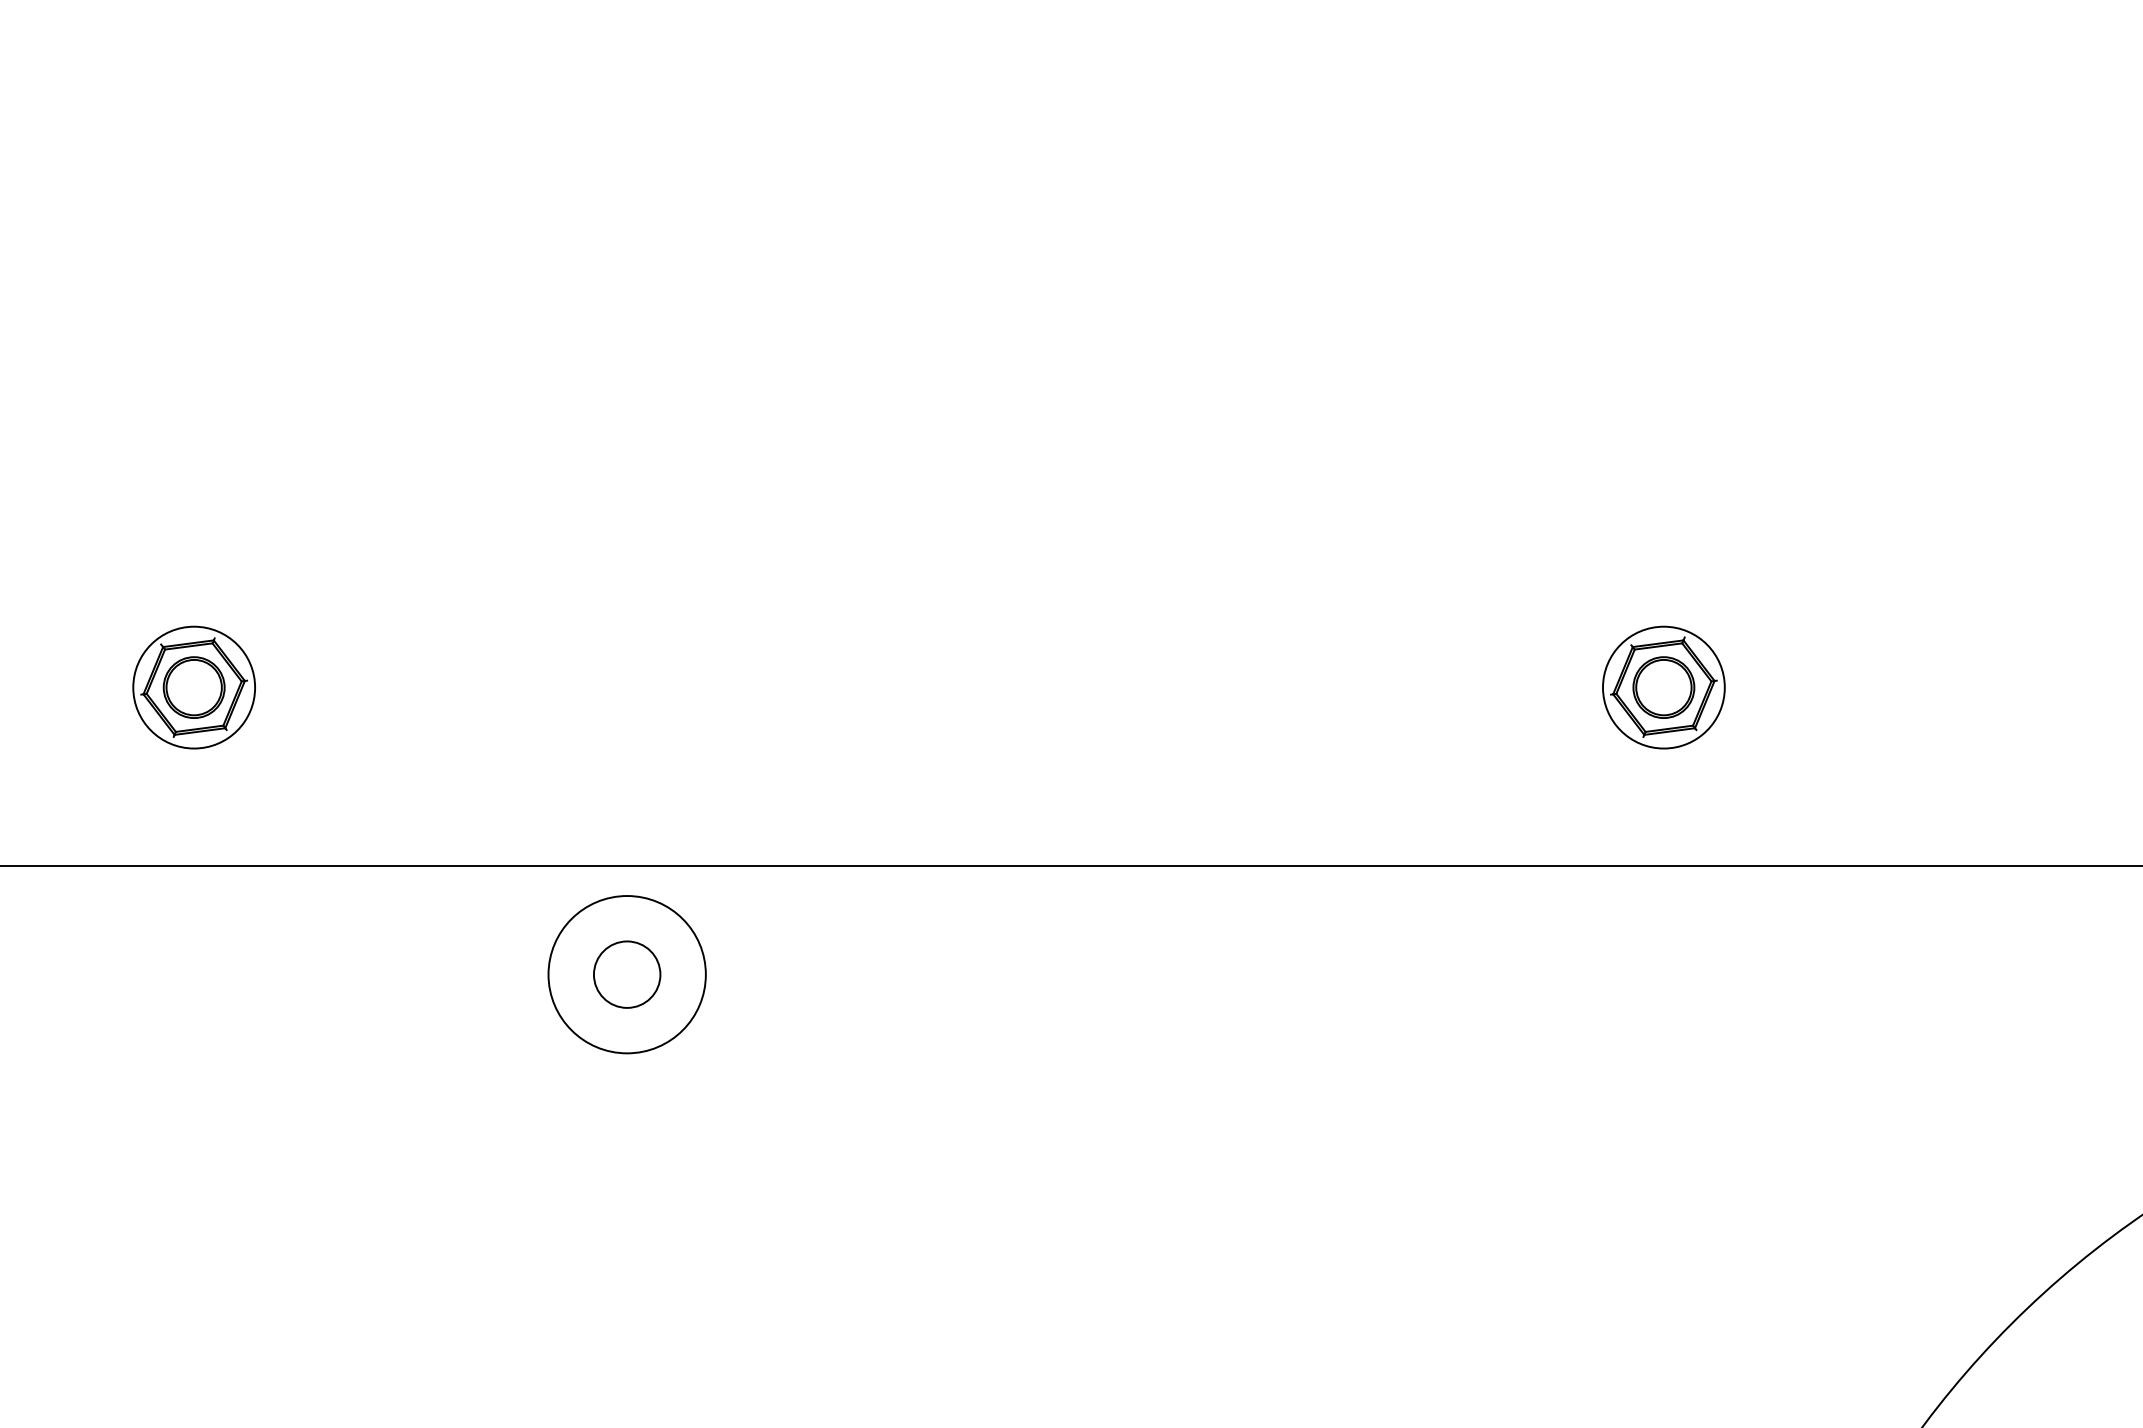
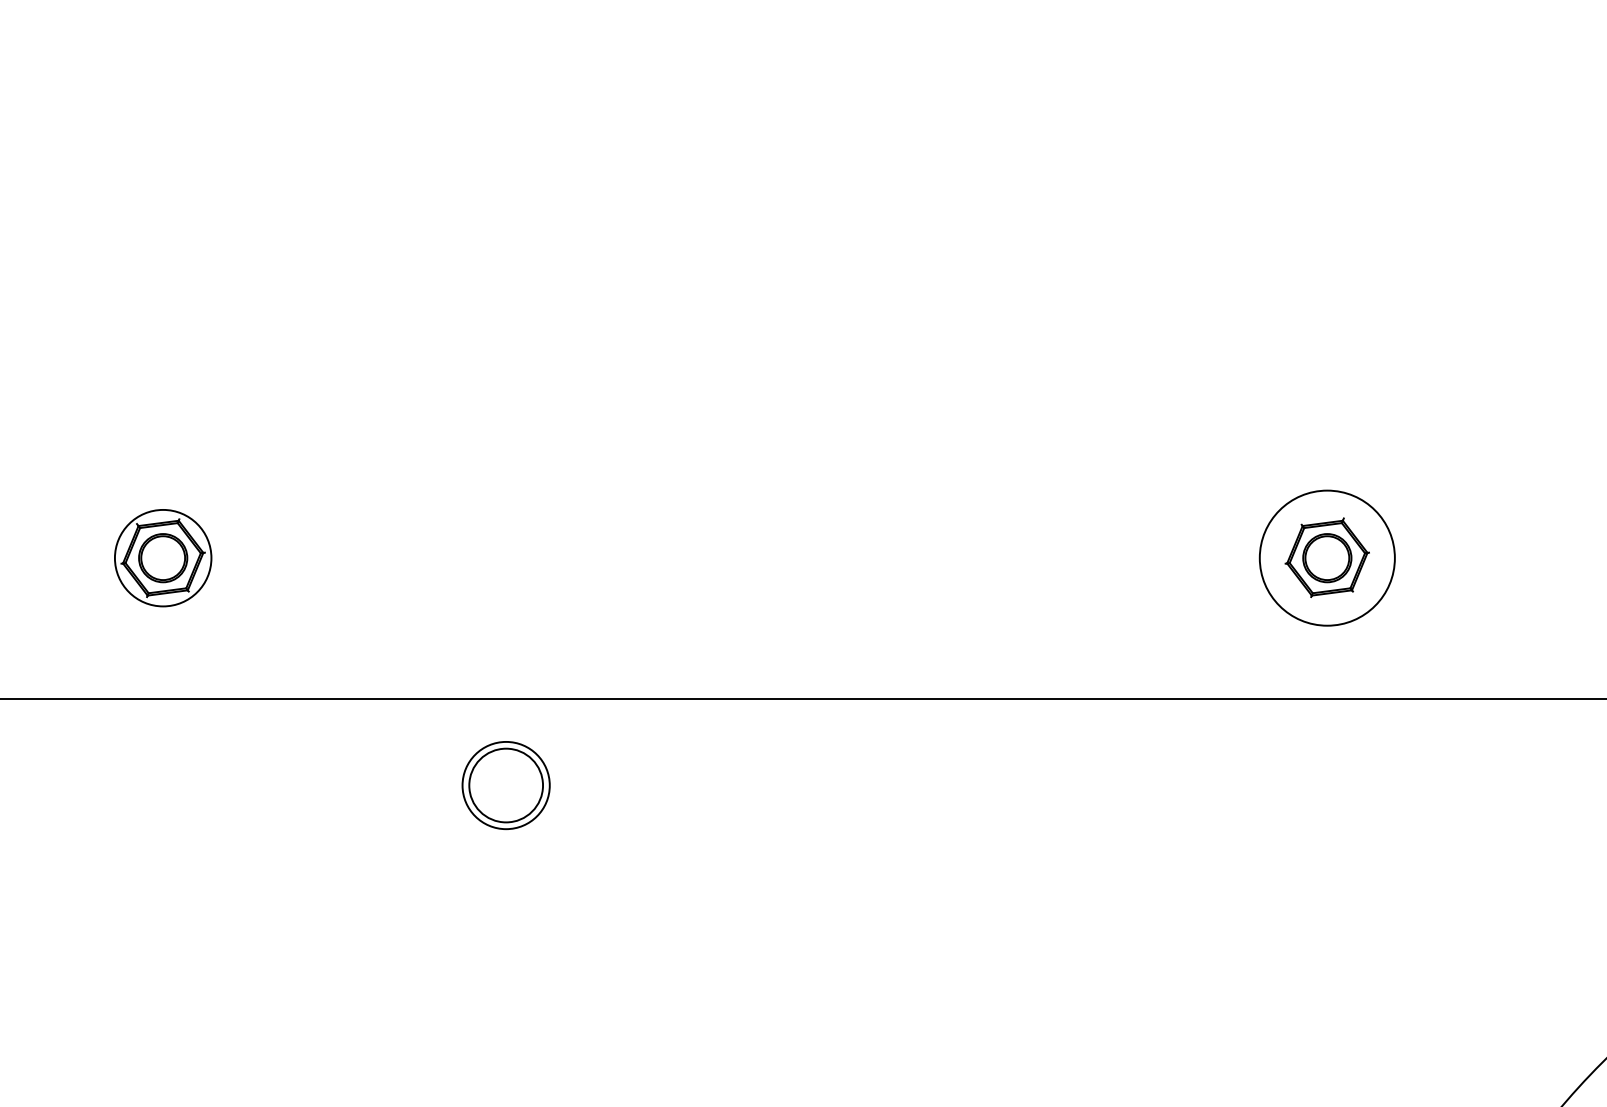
circle: (1663, 687) -> (1327, 558), size x1.4
circle: (626, 974) -> (505, 785), size x0.7
circle: (626, 974) -> (505, 785), size x1.4

